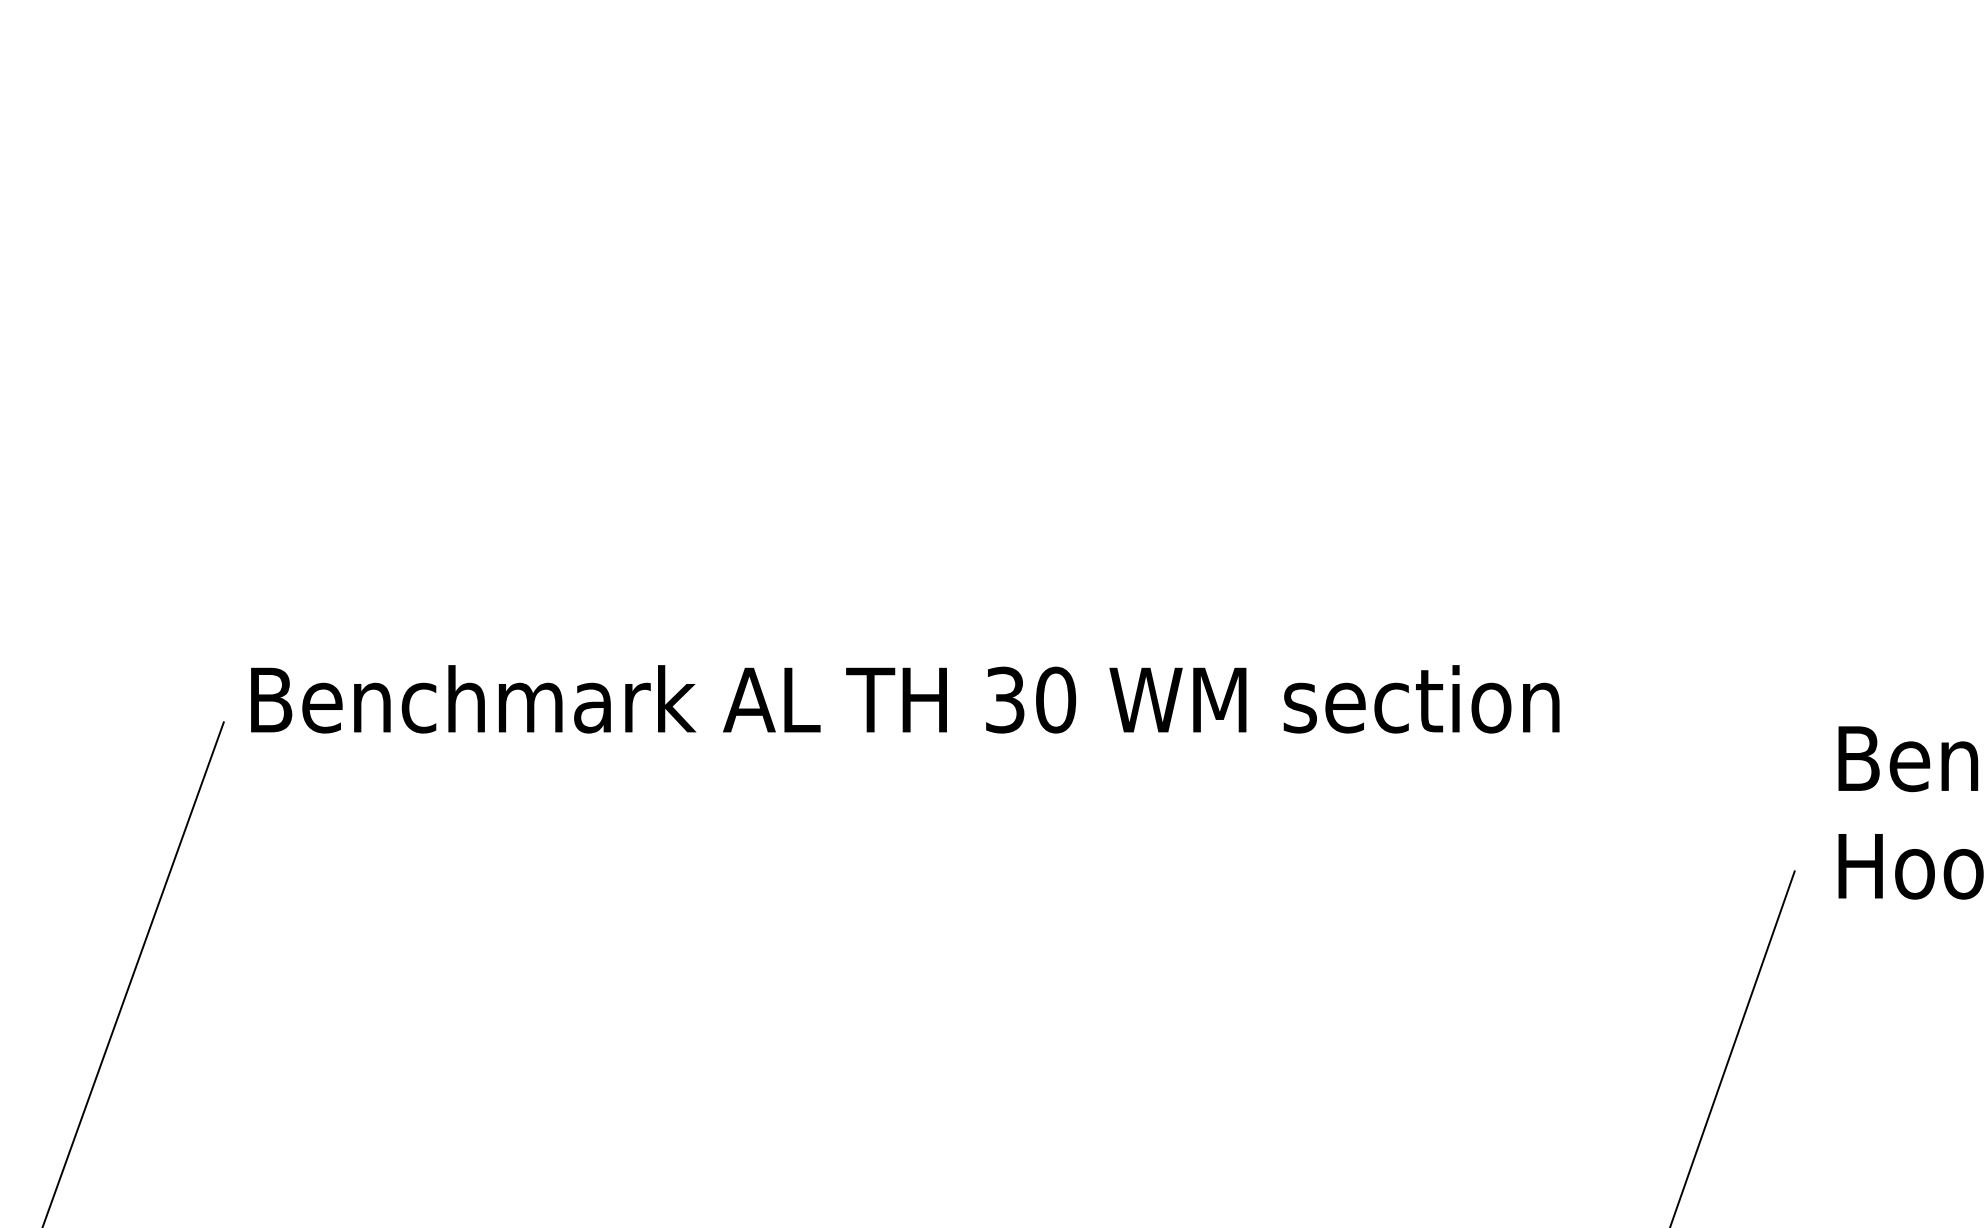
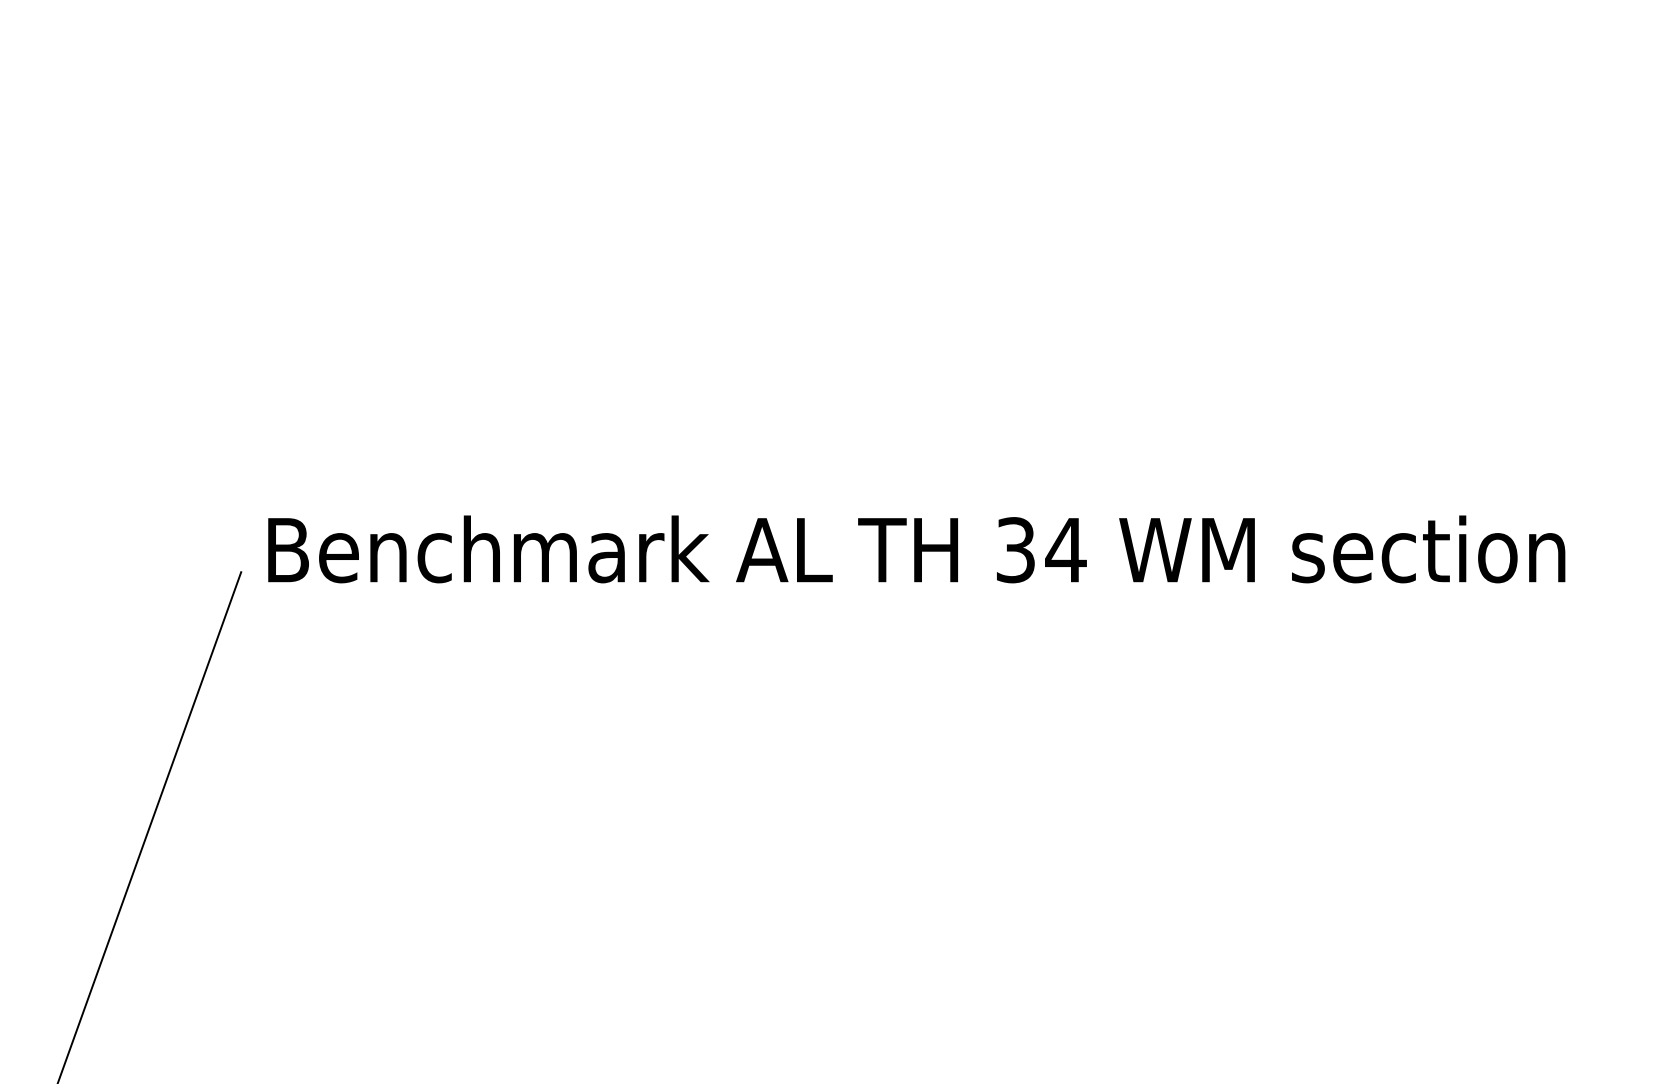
text: (1055, 699) -> (1065, 549), 30 -> 34

